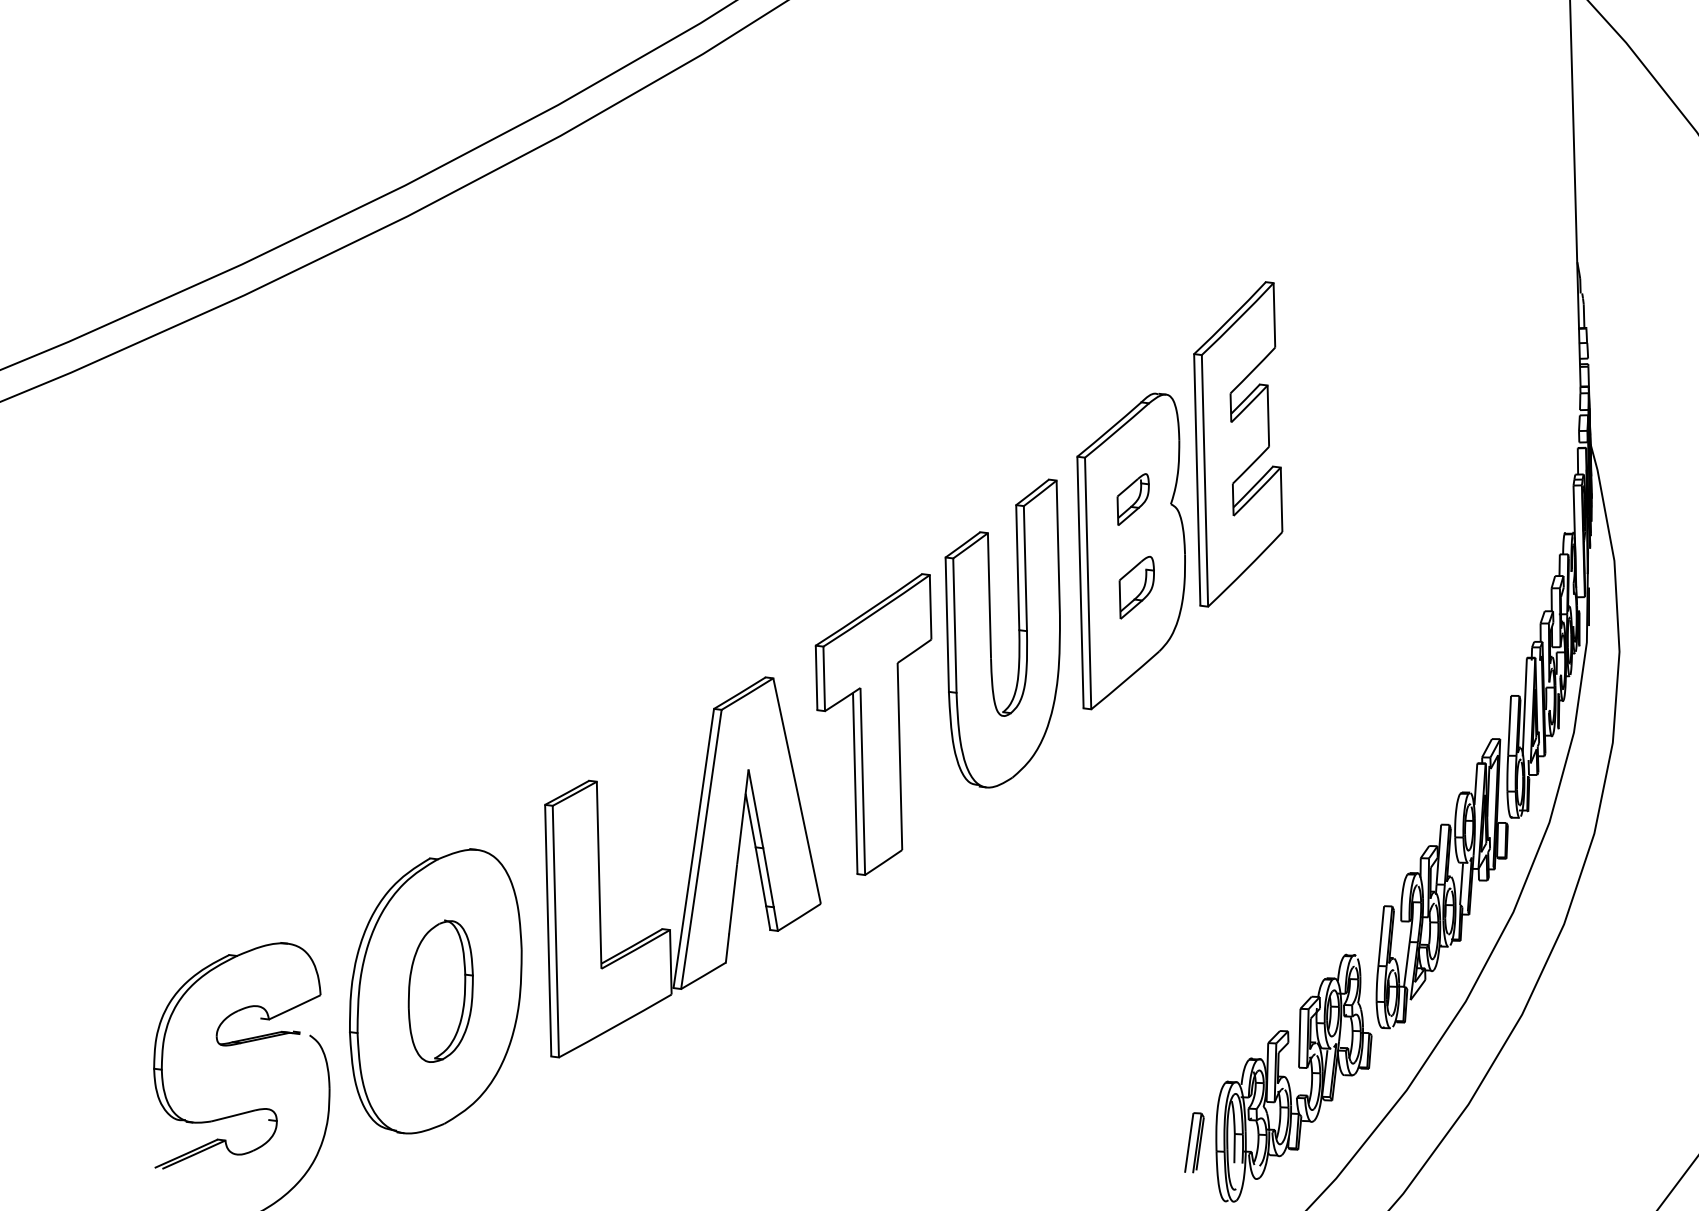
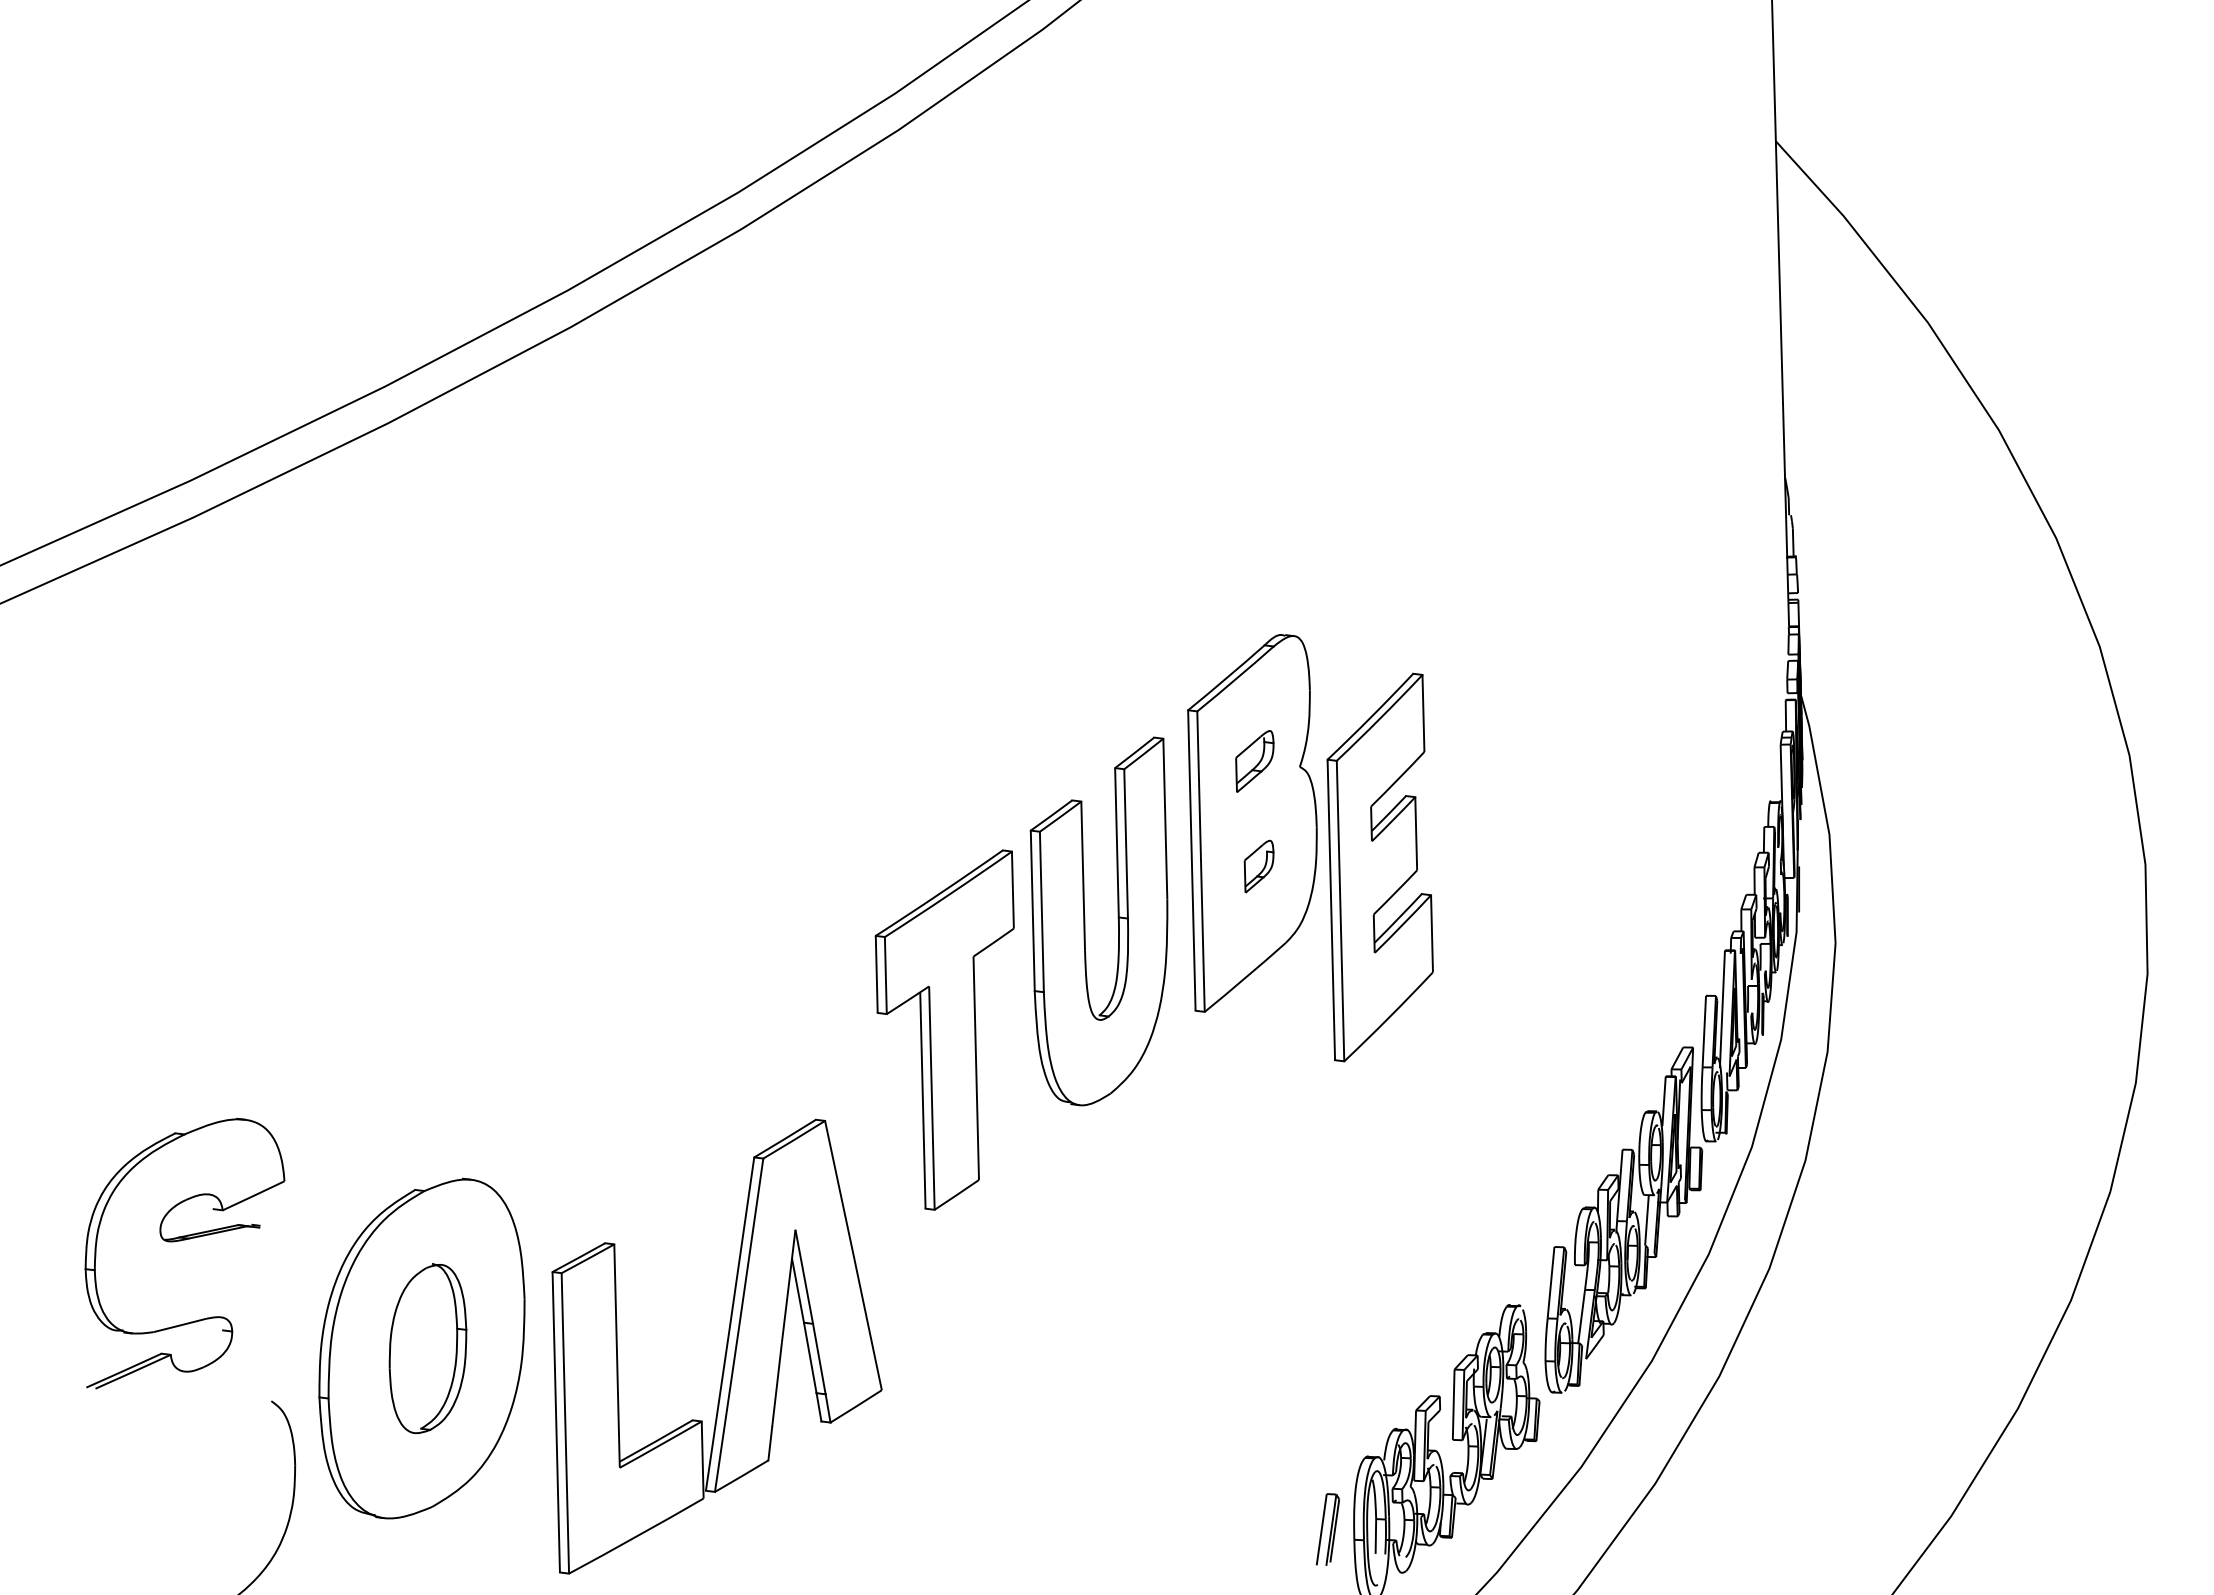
part: (1237, 444) -> (1379, 867), moved
part: (1136, 587) -> (1258, 866), size x0.7
part: (689, 868) -> (725, 1348), moved
part: (233, 1045) -> (180, 1241), moved

